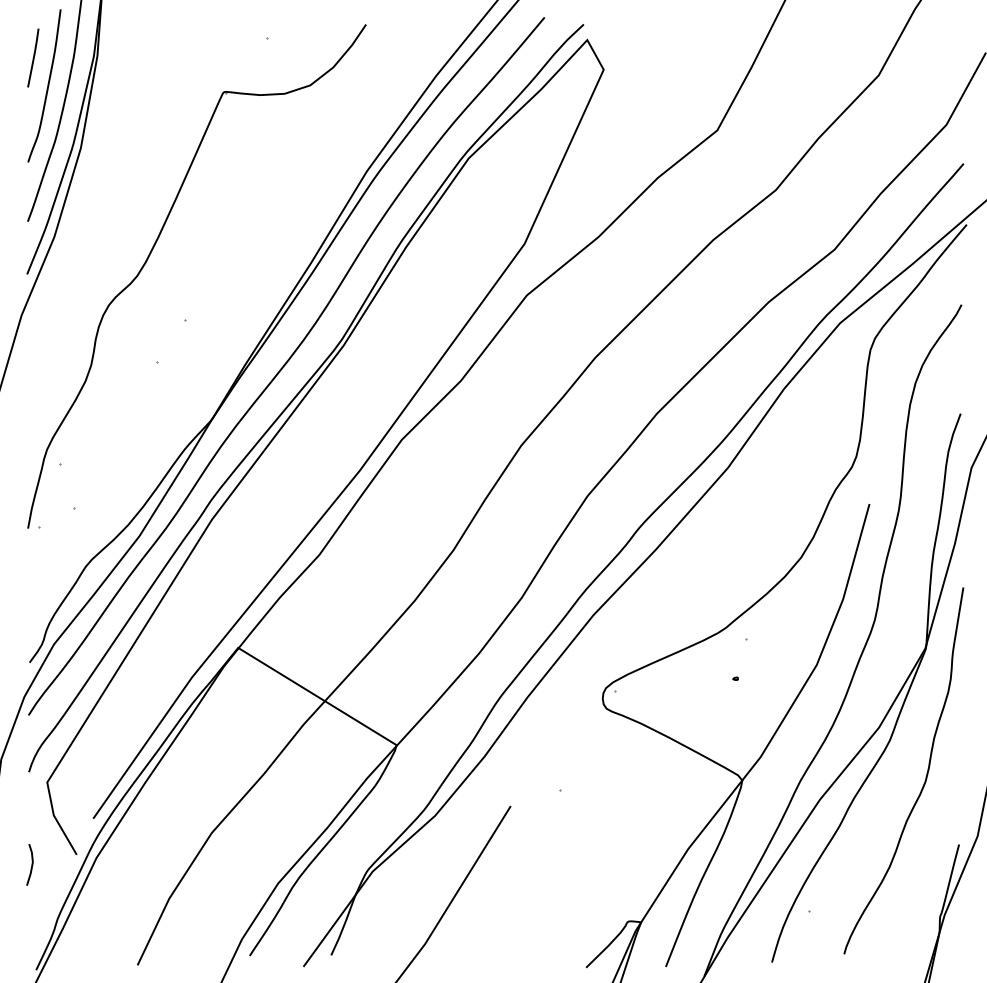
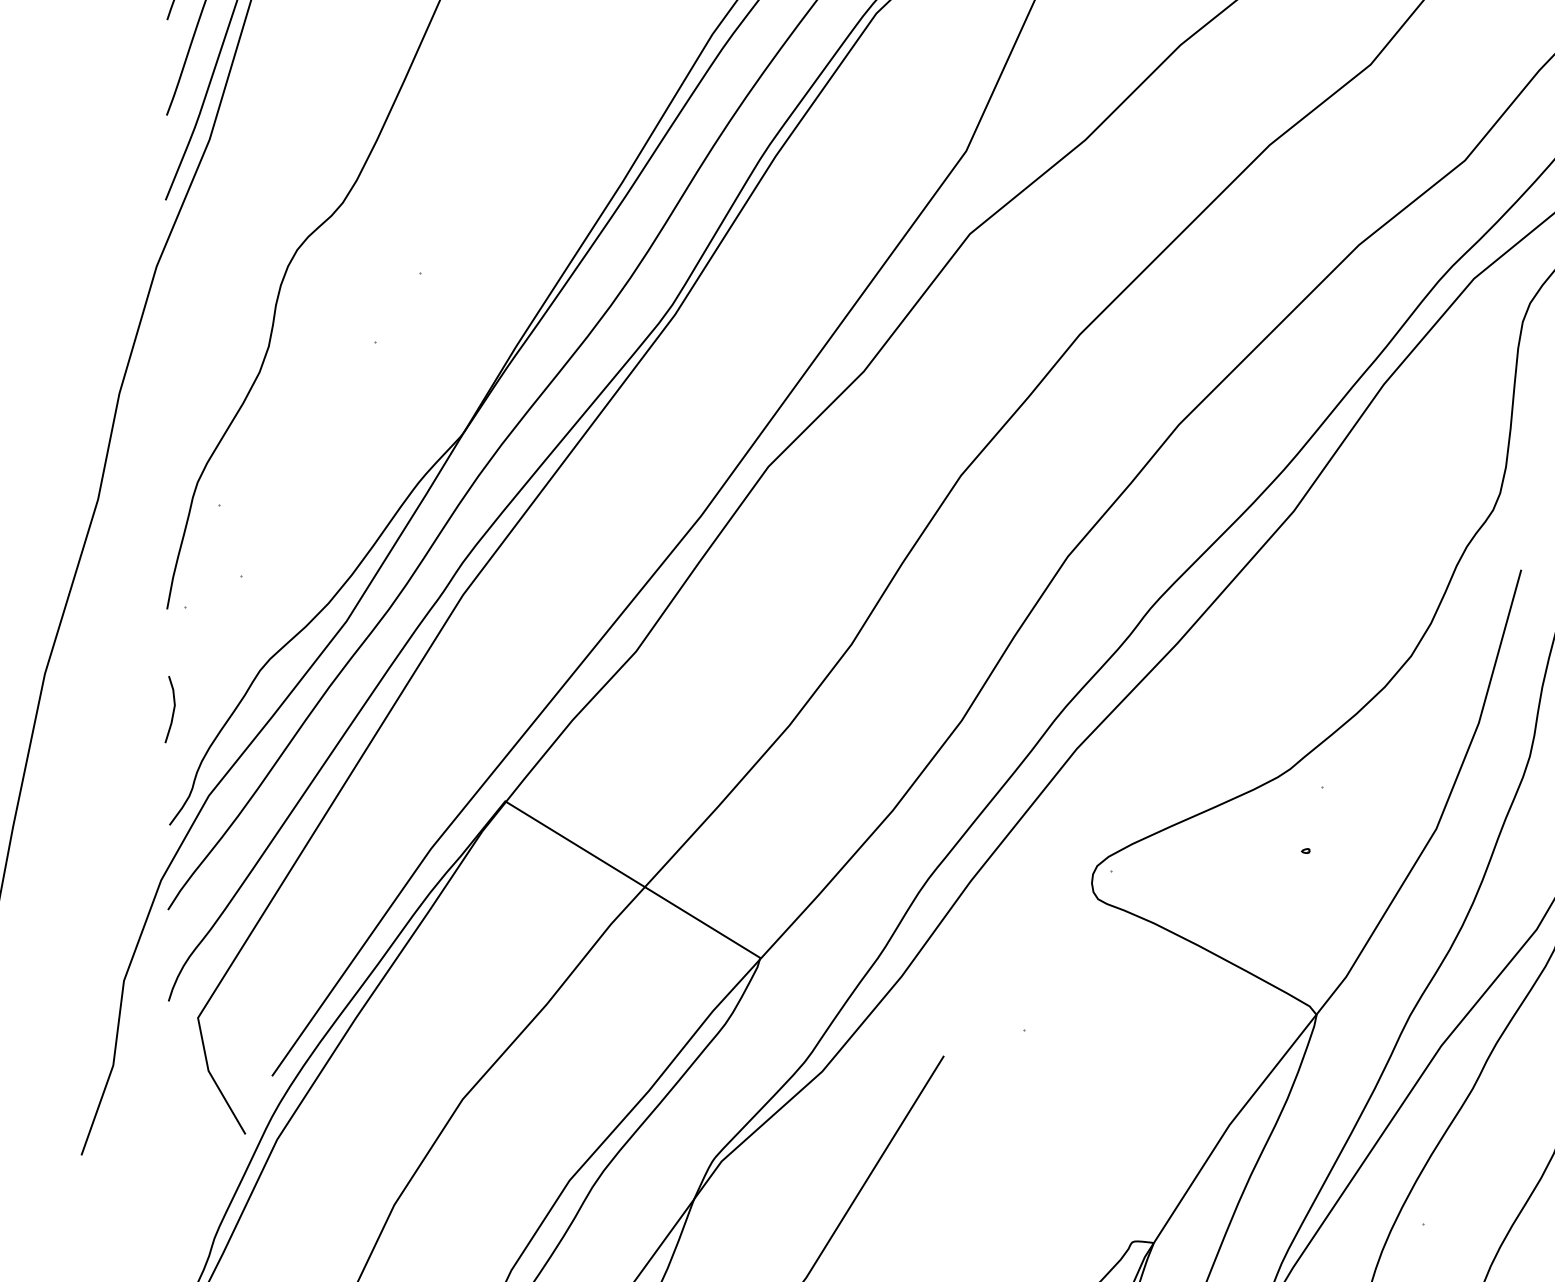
line: (31, 864) -> (172, 708), moved

